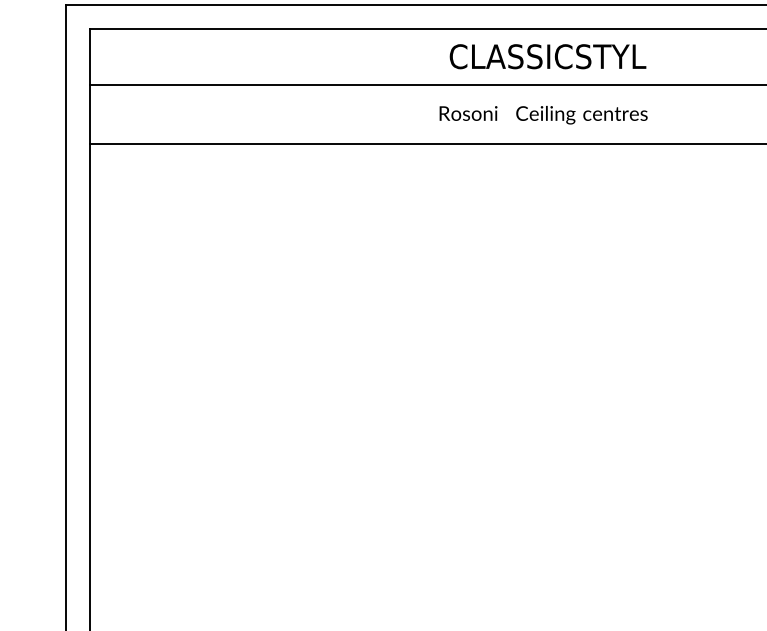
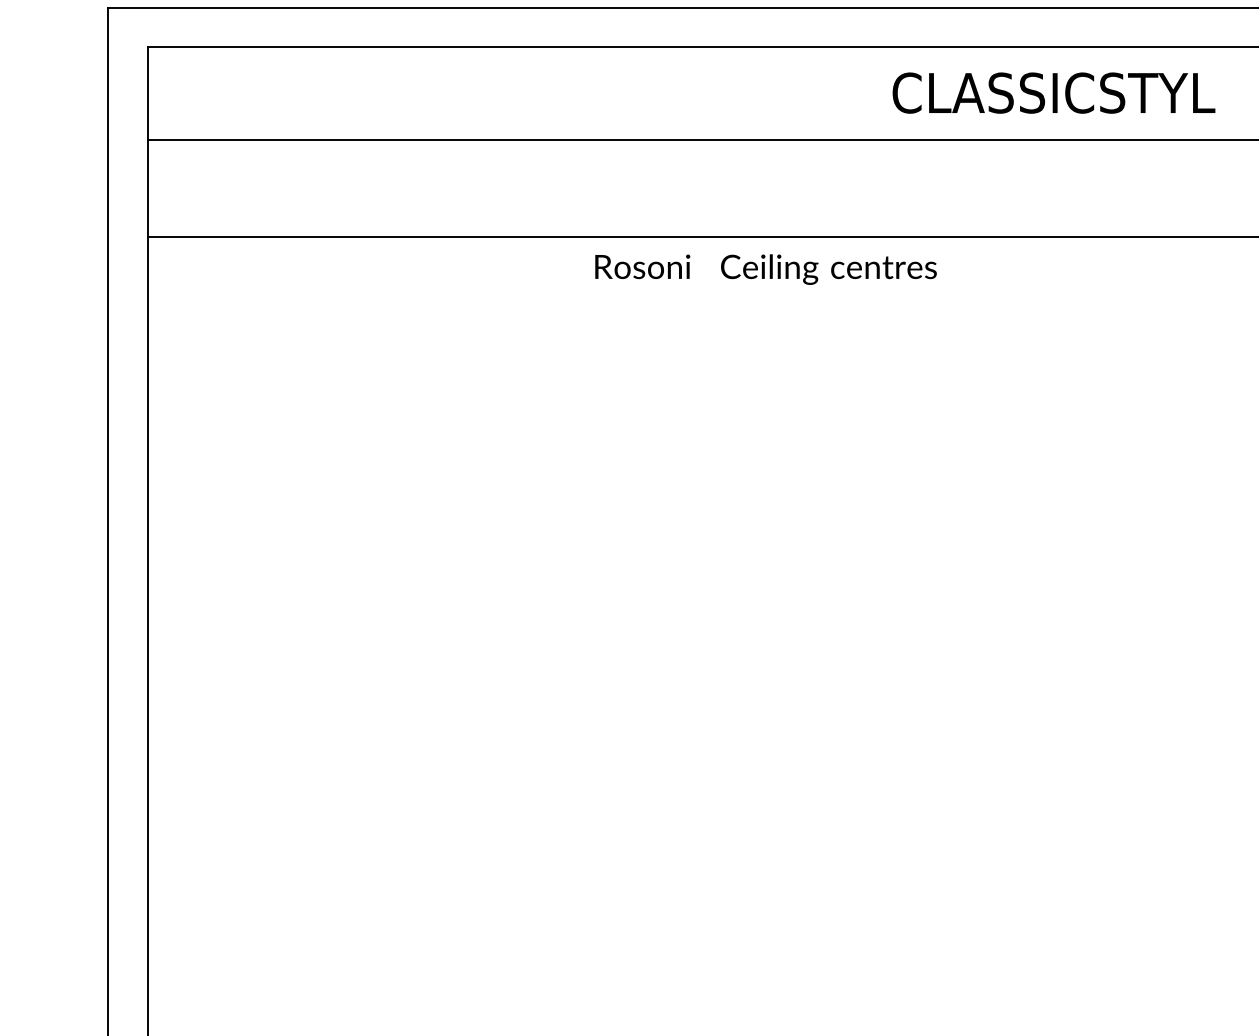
text: (547, 56) -> (1053, 92), moved
text: (543, 115) -> (765, 270), moved

